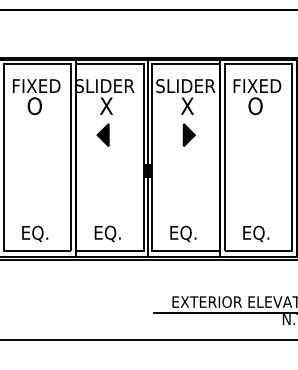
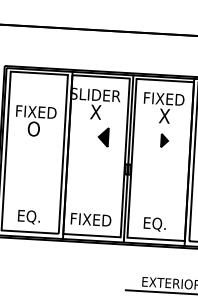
text: (185, 86) -> (163, 99), SLIDER -> FIXED
text: (36, 97) -> (35, 121), moved
part: (102, 134) -> (103, 136), moved
part: (188, 134) -> (164, 140), size x0.7
text: (107, 233) -> (90, 220), EQ. -> FIXED

